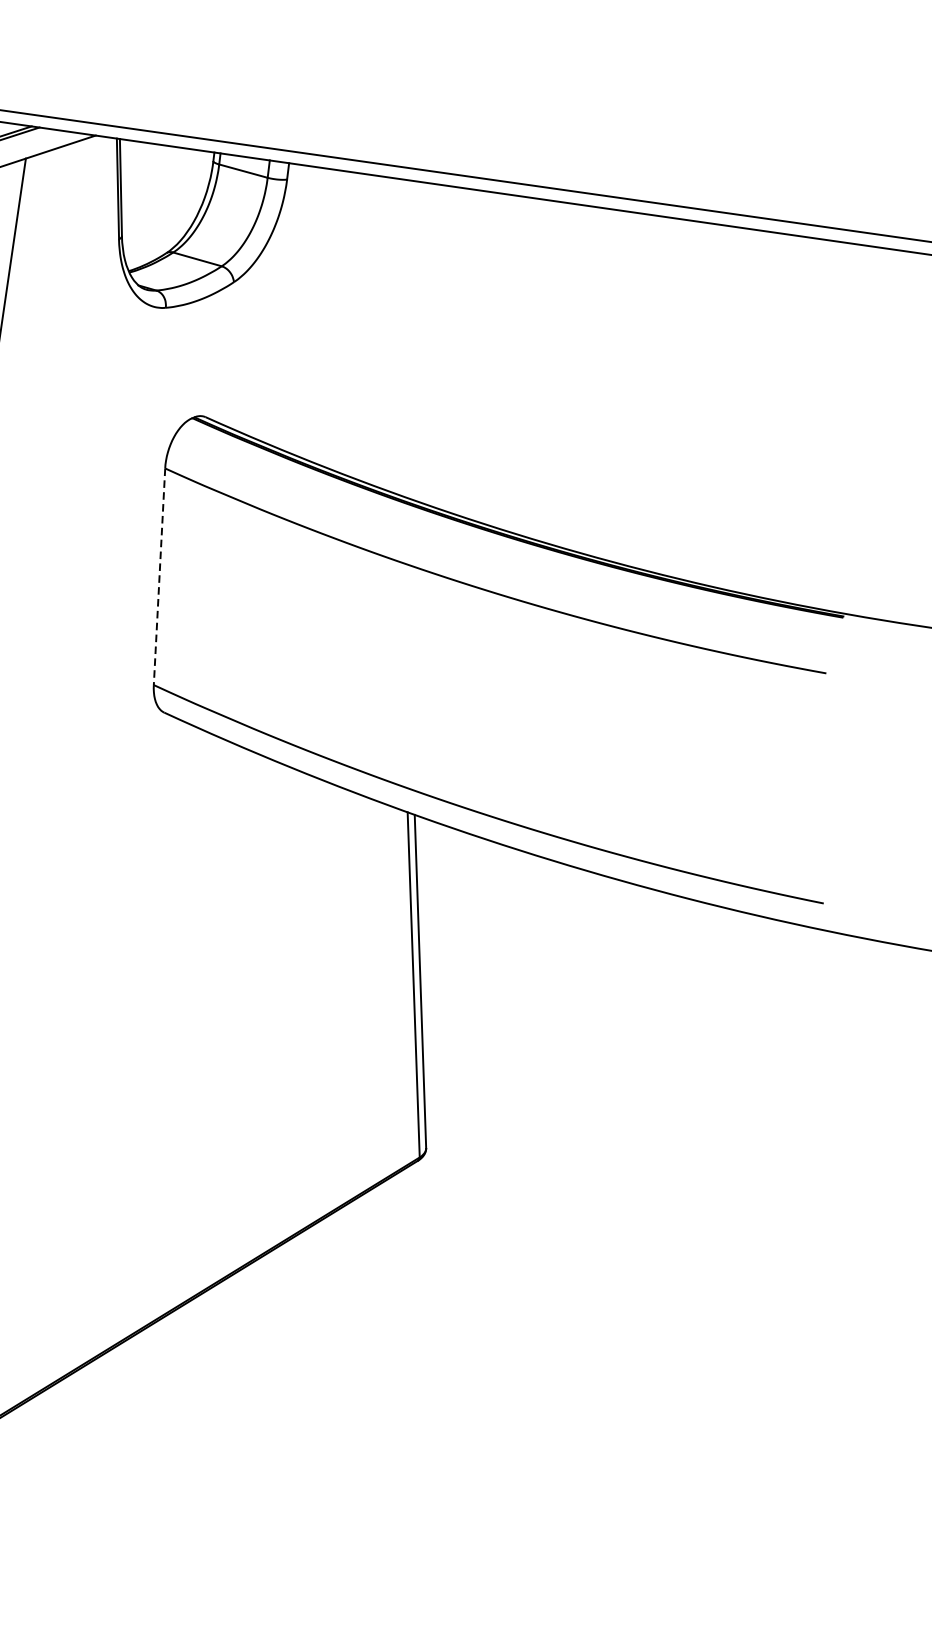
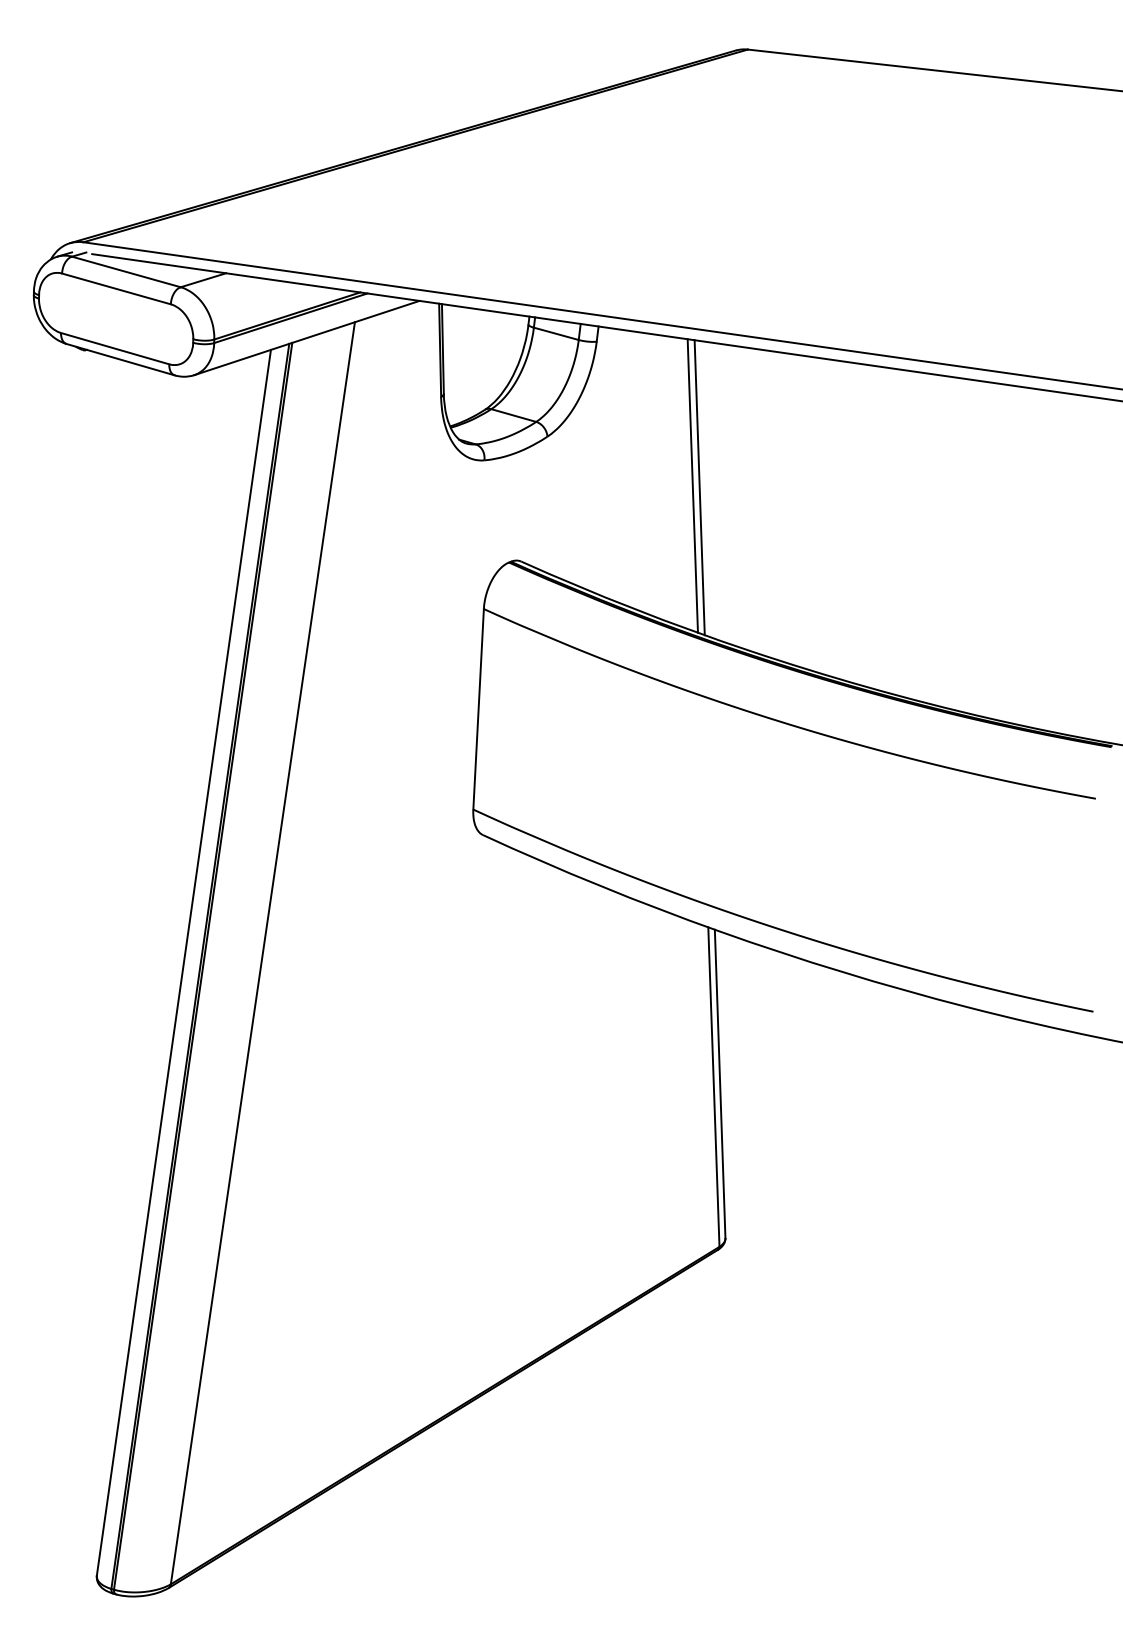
line: (390, 334) -> (692, 485), added
line: (398, 337) -> (699, 487), added
line: (159, 576) -> (478, 709), dashed -> solid

